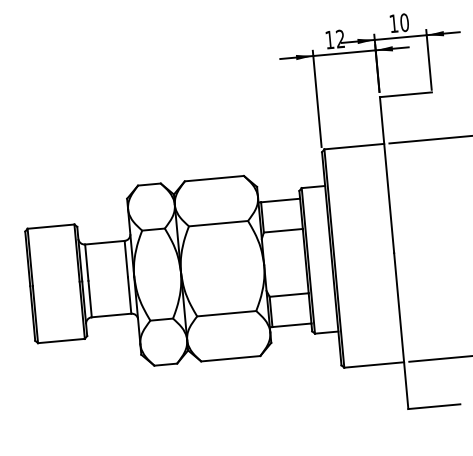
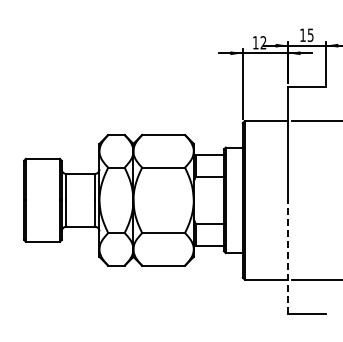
text: (404, 21) -> (310, 34), 10 -> 15
line: (401, 330) -> (288, 256), solid -> dashed

